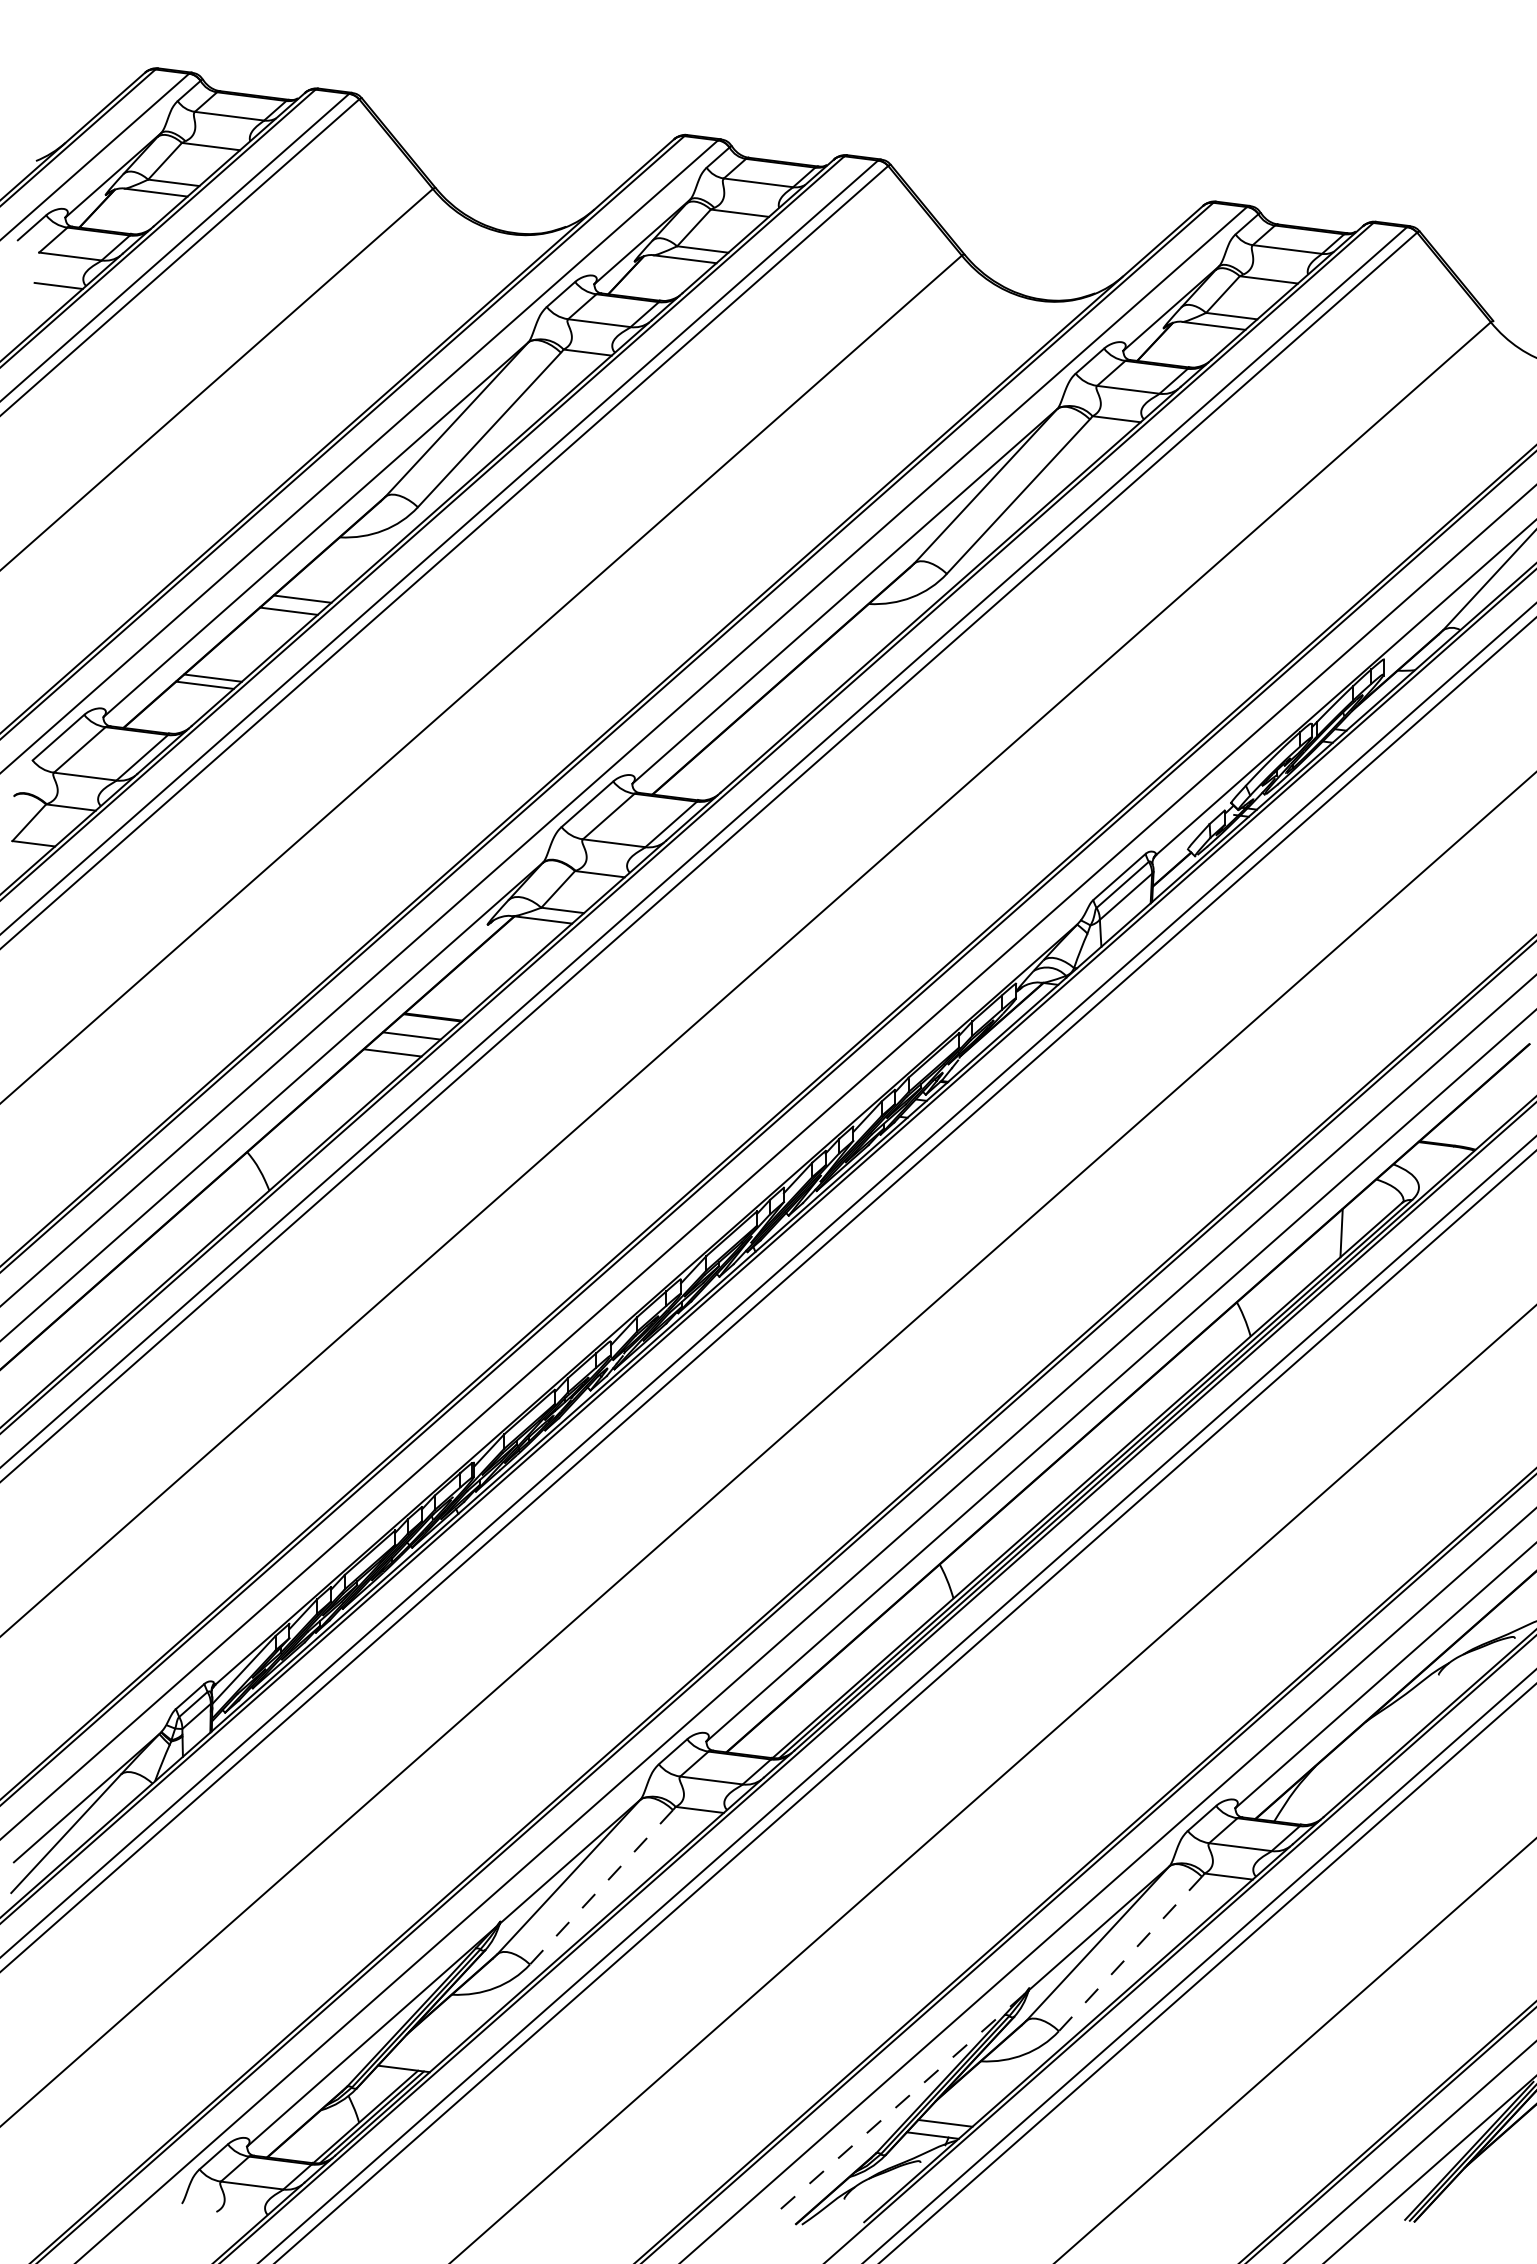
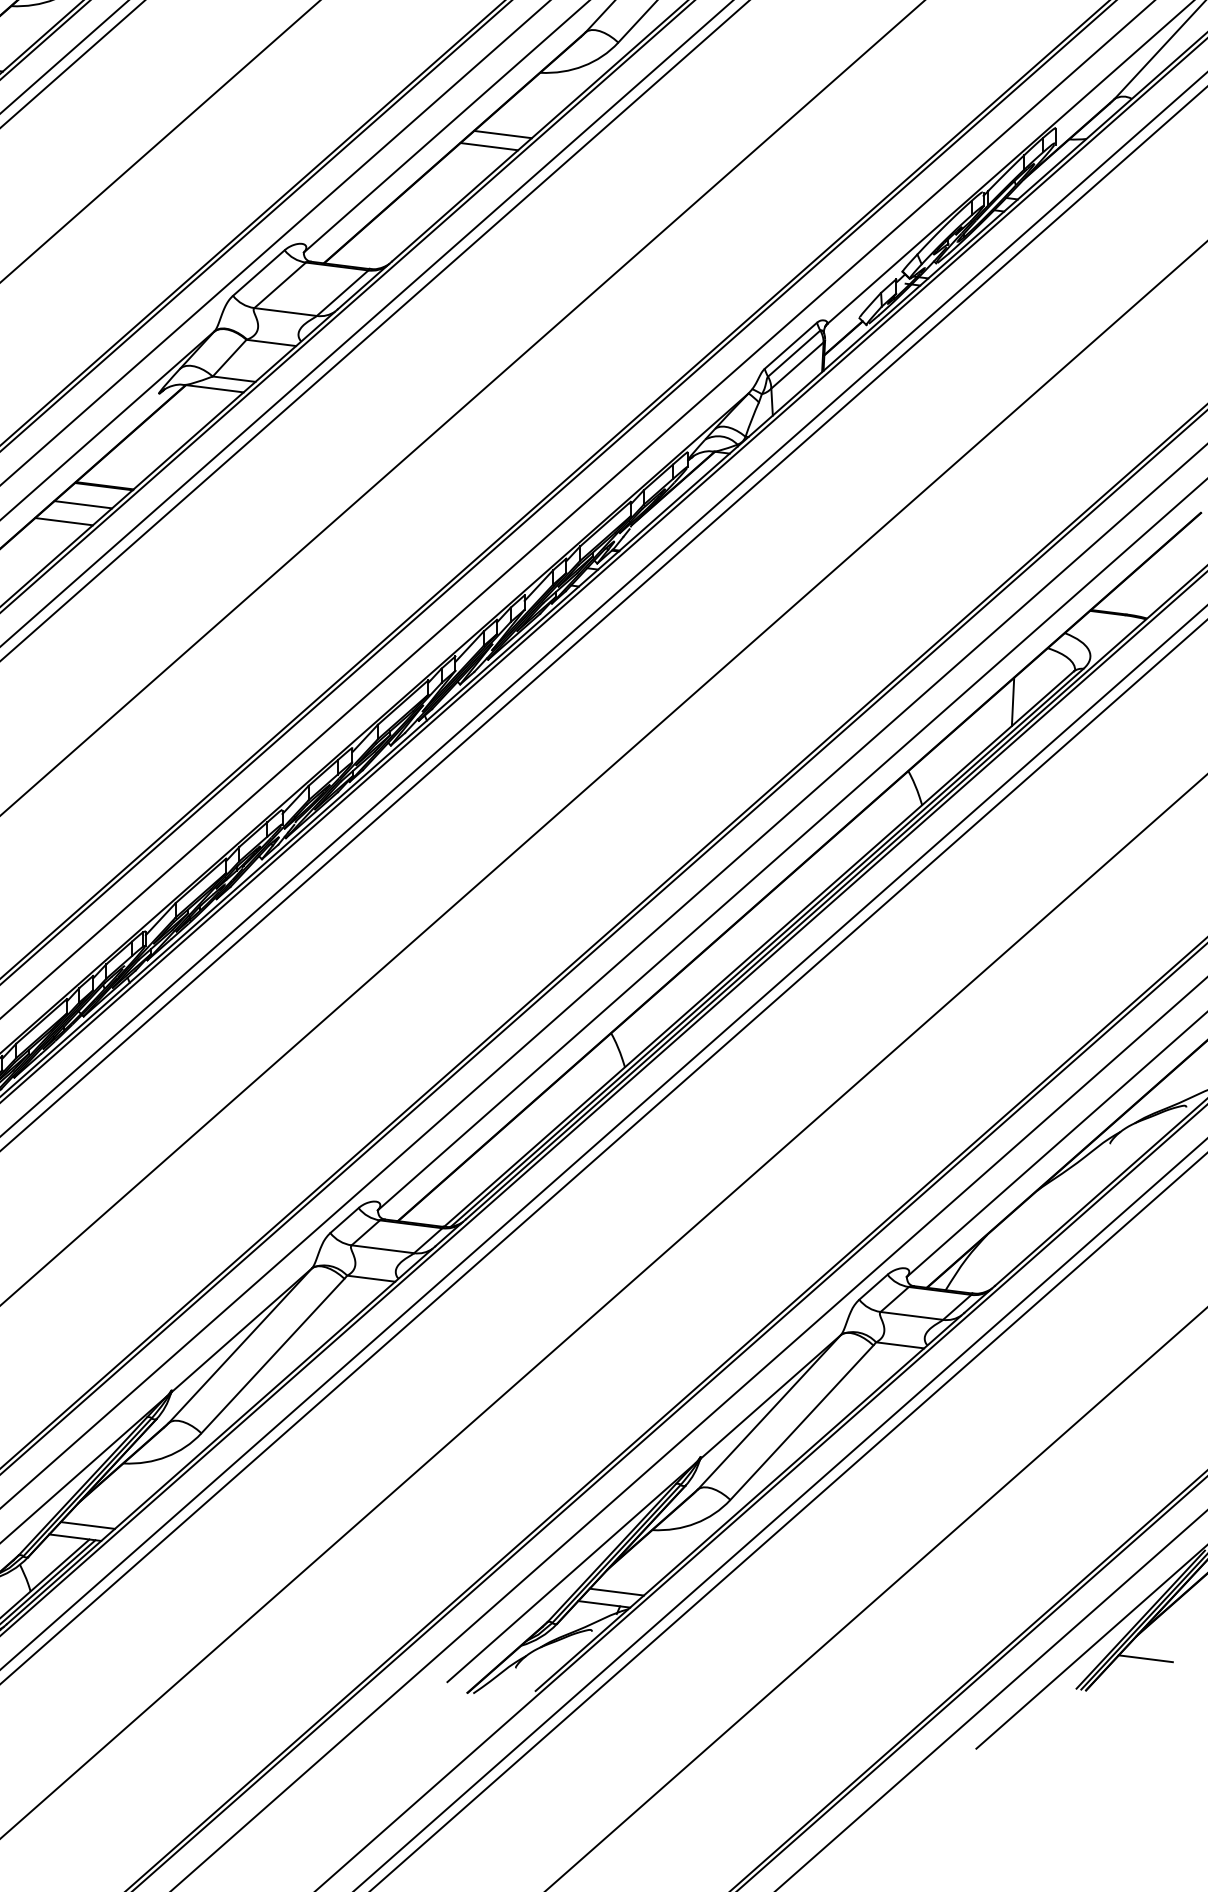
line: (831, 665) -> (502, 134), added
line: (817, 677) -> (488, 146), added
line: (601, 1887) -> (272, 1356), dashed -> solid
line: (1130, 1954) -> (801, 1423), dashed -> solid
line: (416, 2056) -> (87, 1525), added
line: (900, 2103) -> (571, 1572), dashed -> solid
line: (1474, 2189) -> (1145, 1658), added

